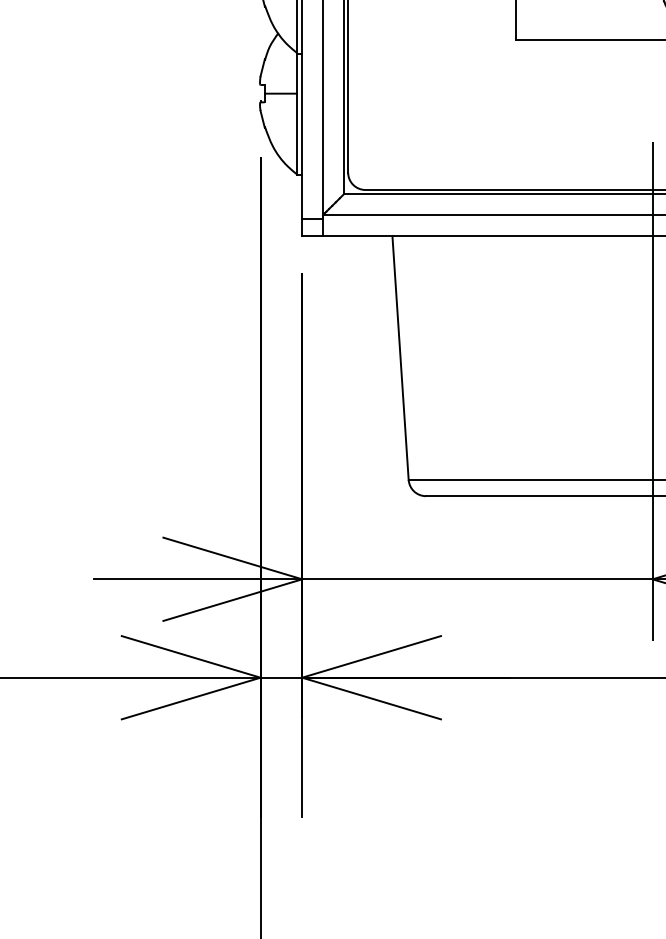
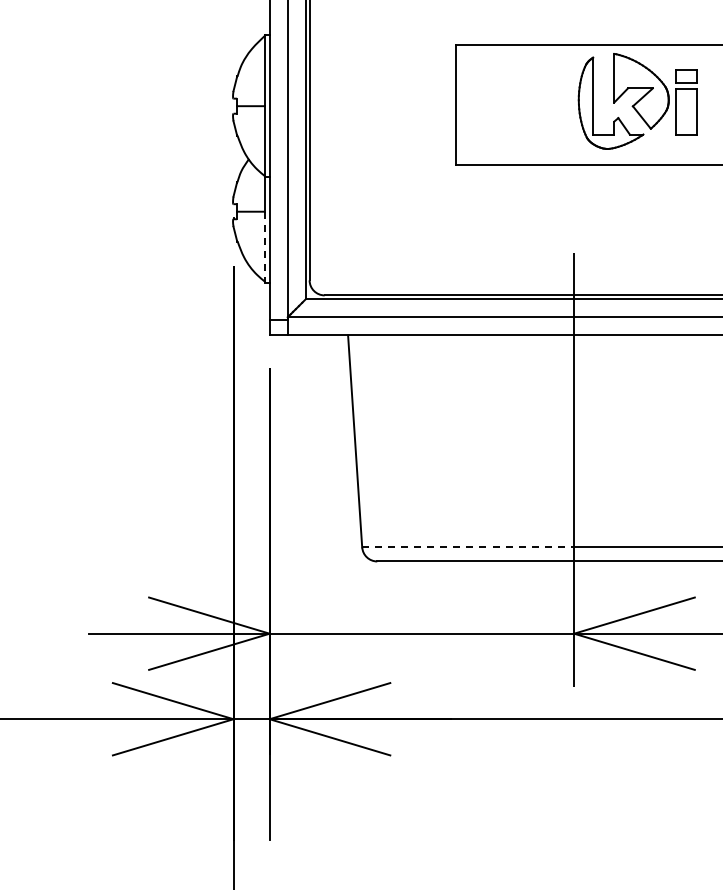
line: (297, 134) -> (265, 247), solid -> dashed
line: (530, 480) -> (468, 547), solid -> dashed

